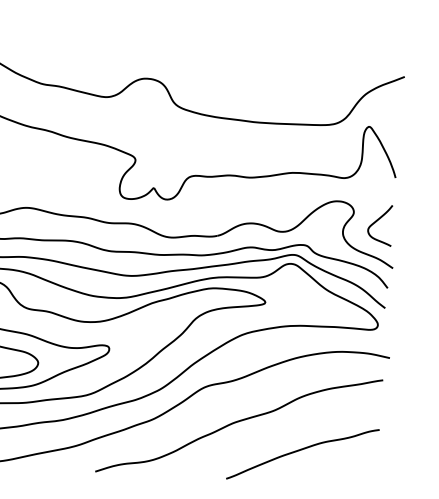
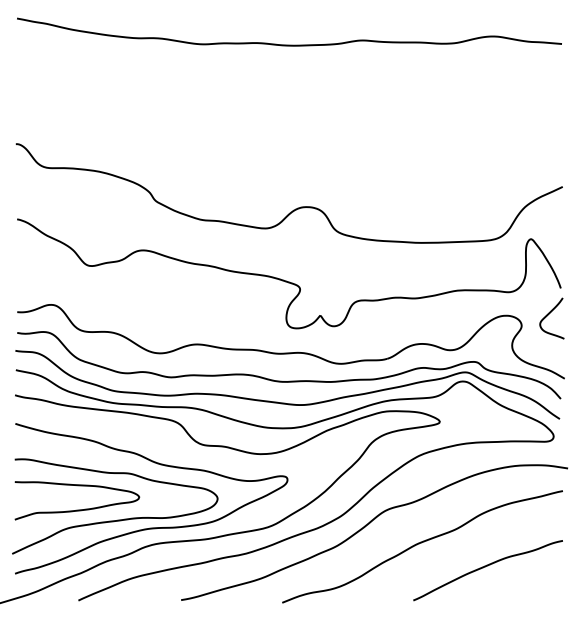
curve: (377, 221) -> (548, 315), moved

